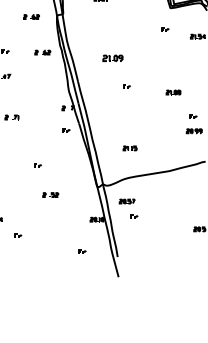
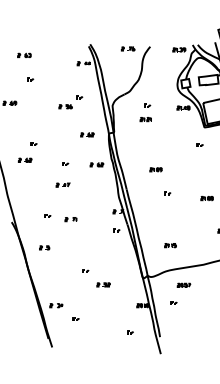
part: (112, 58) -> (155, 169), size x0.71
part: (37, 164) -> (85, 270), moved
part: (126, 200) -> (183, 284), moved

